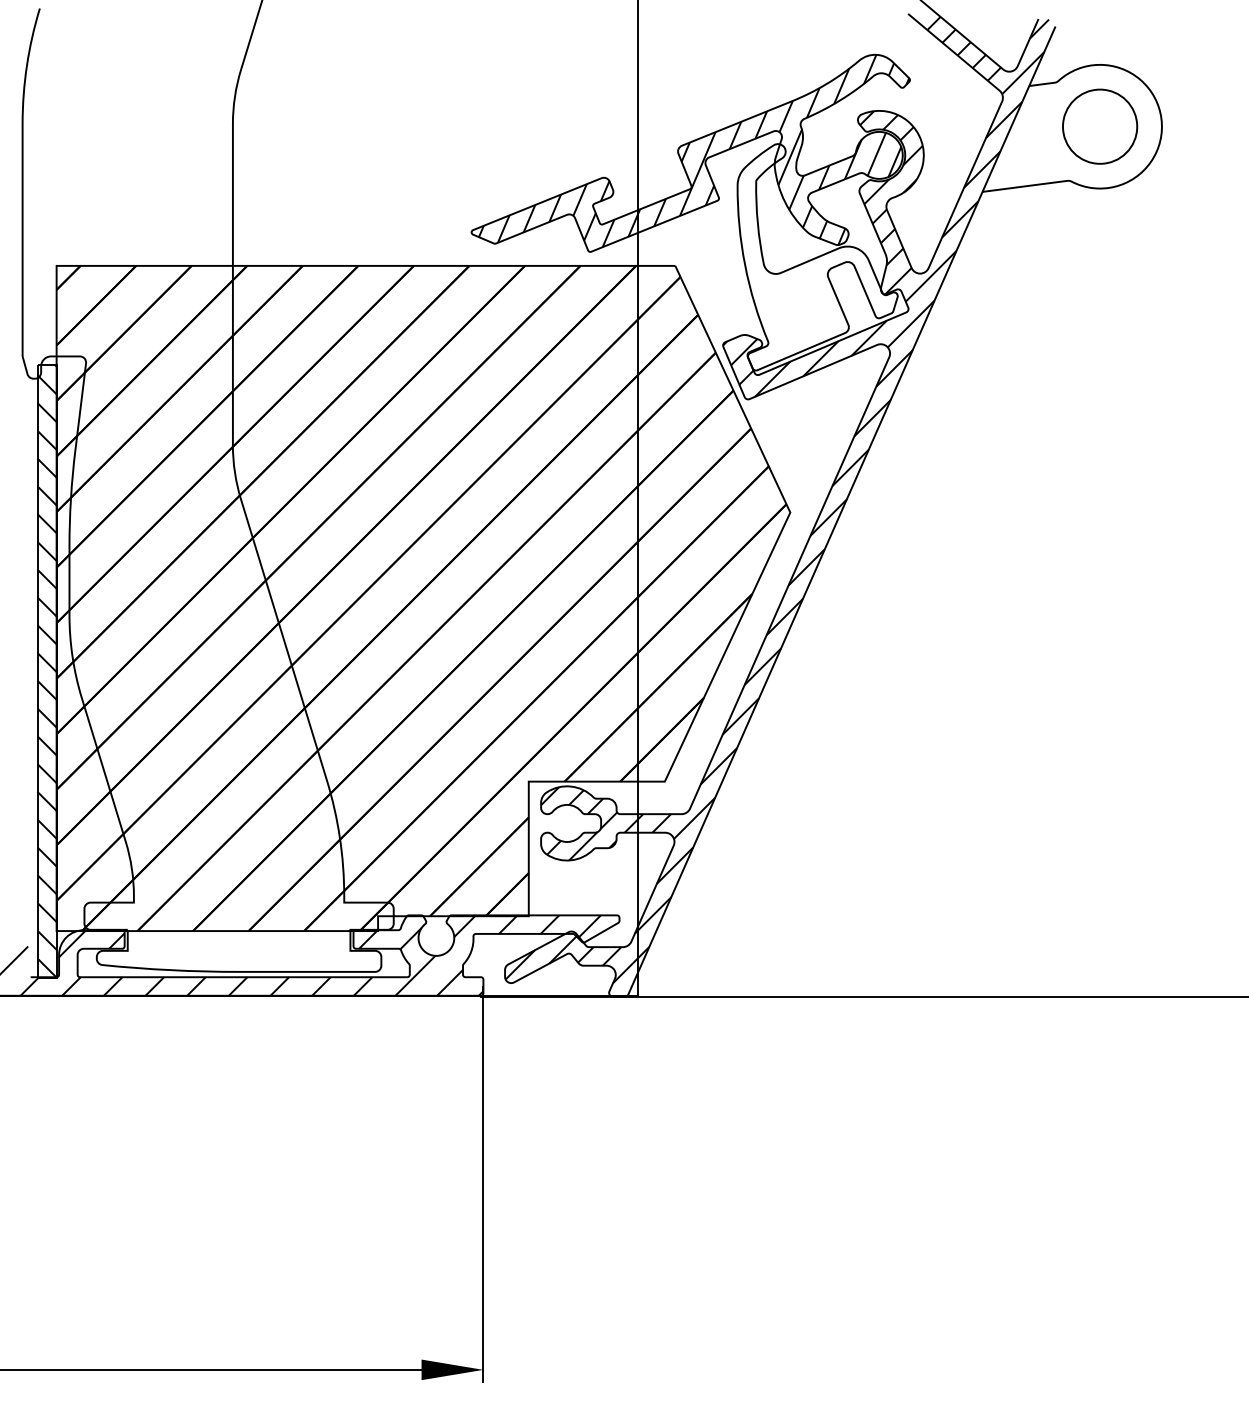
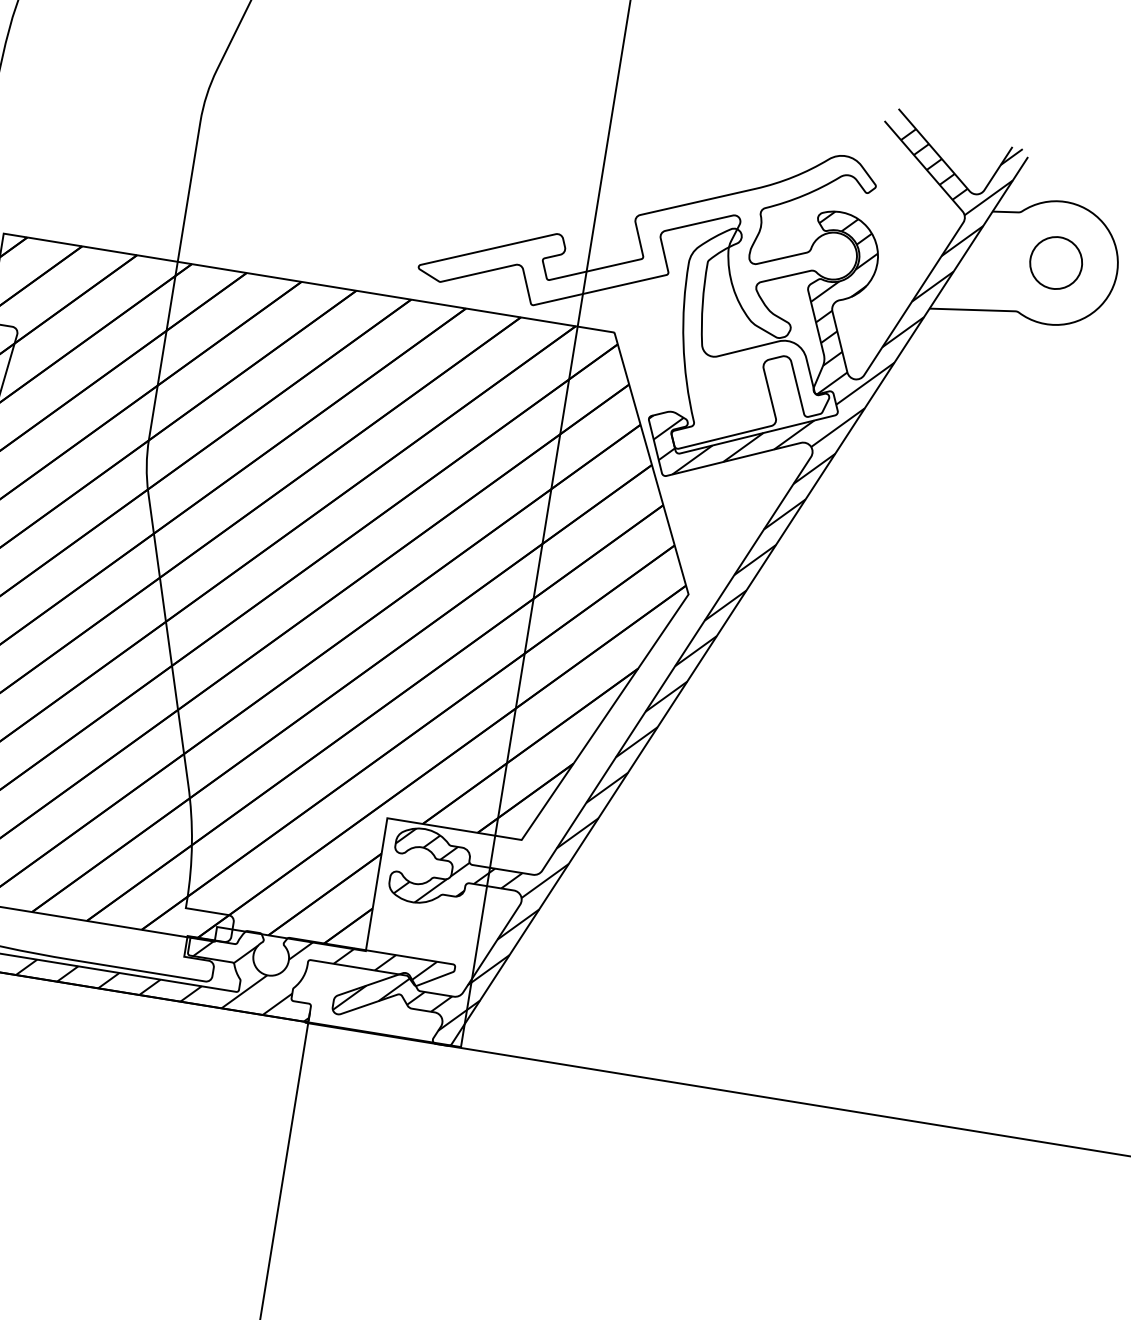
circle: (1100, 126) -> (1056, 262), size x0.7
hatch: (693, 150) -> (650, 221), removed

